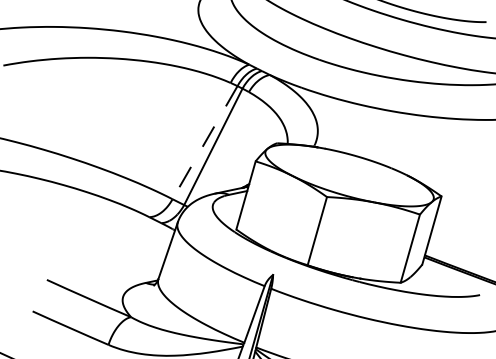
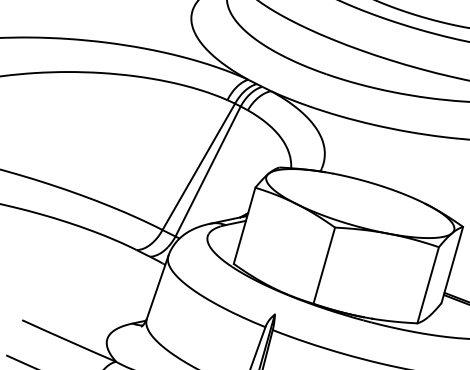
line: (204, 143) -> (198, 167), dashed -> solid

